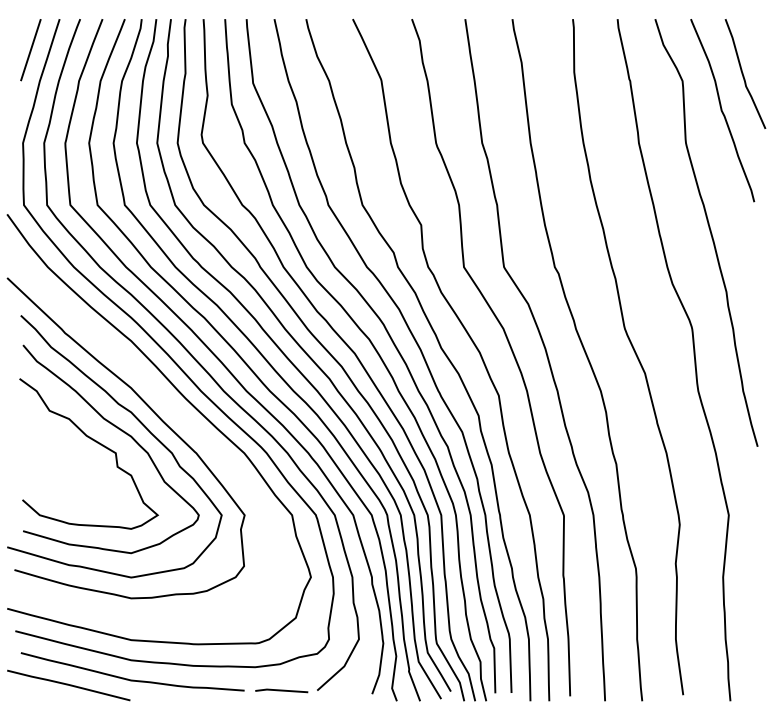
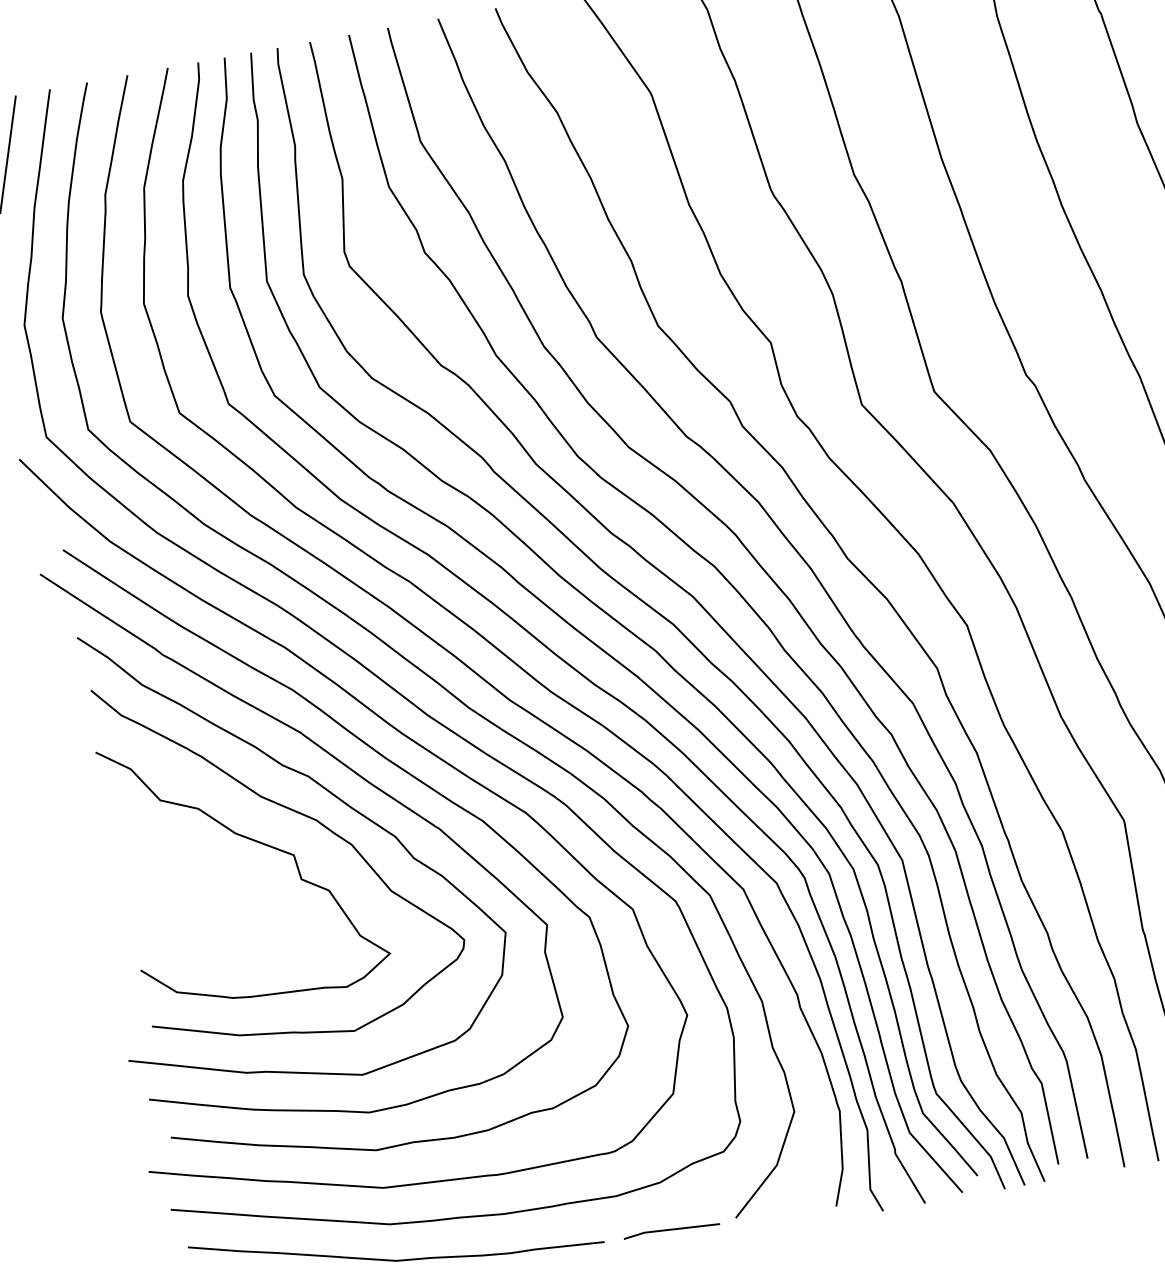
curve: (178, 415) -> (394, 766), added

